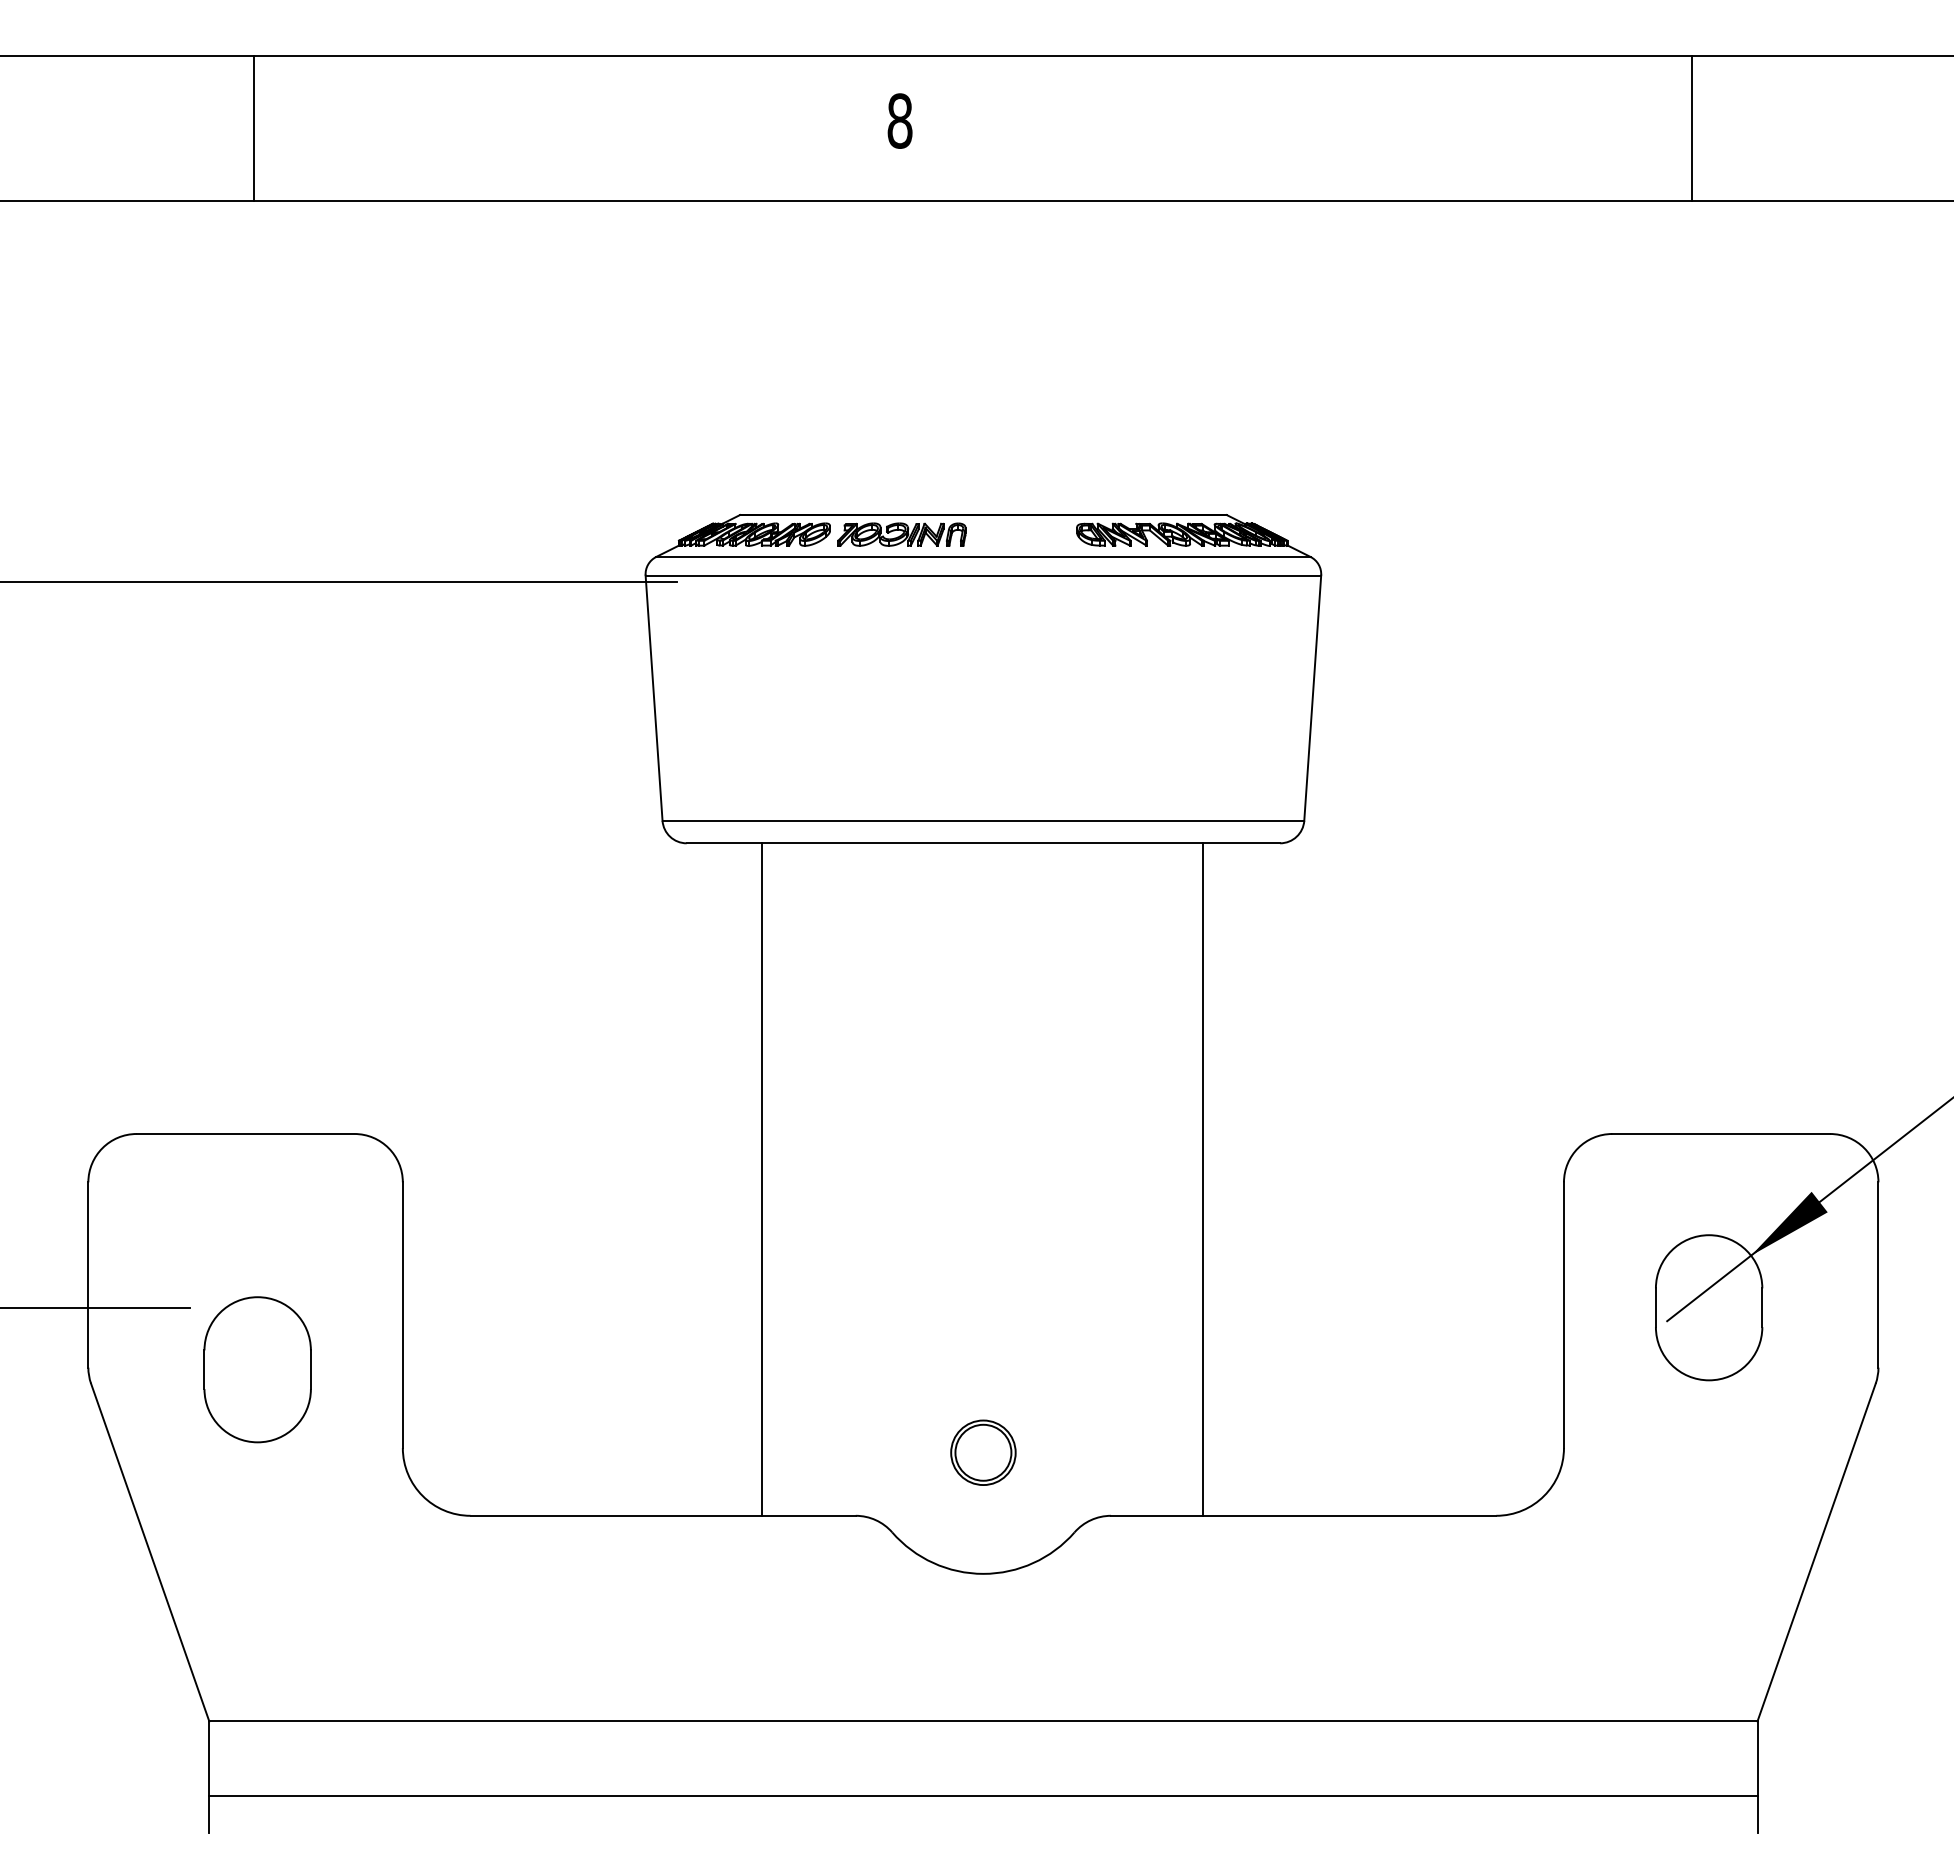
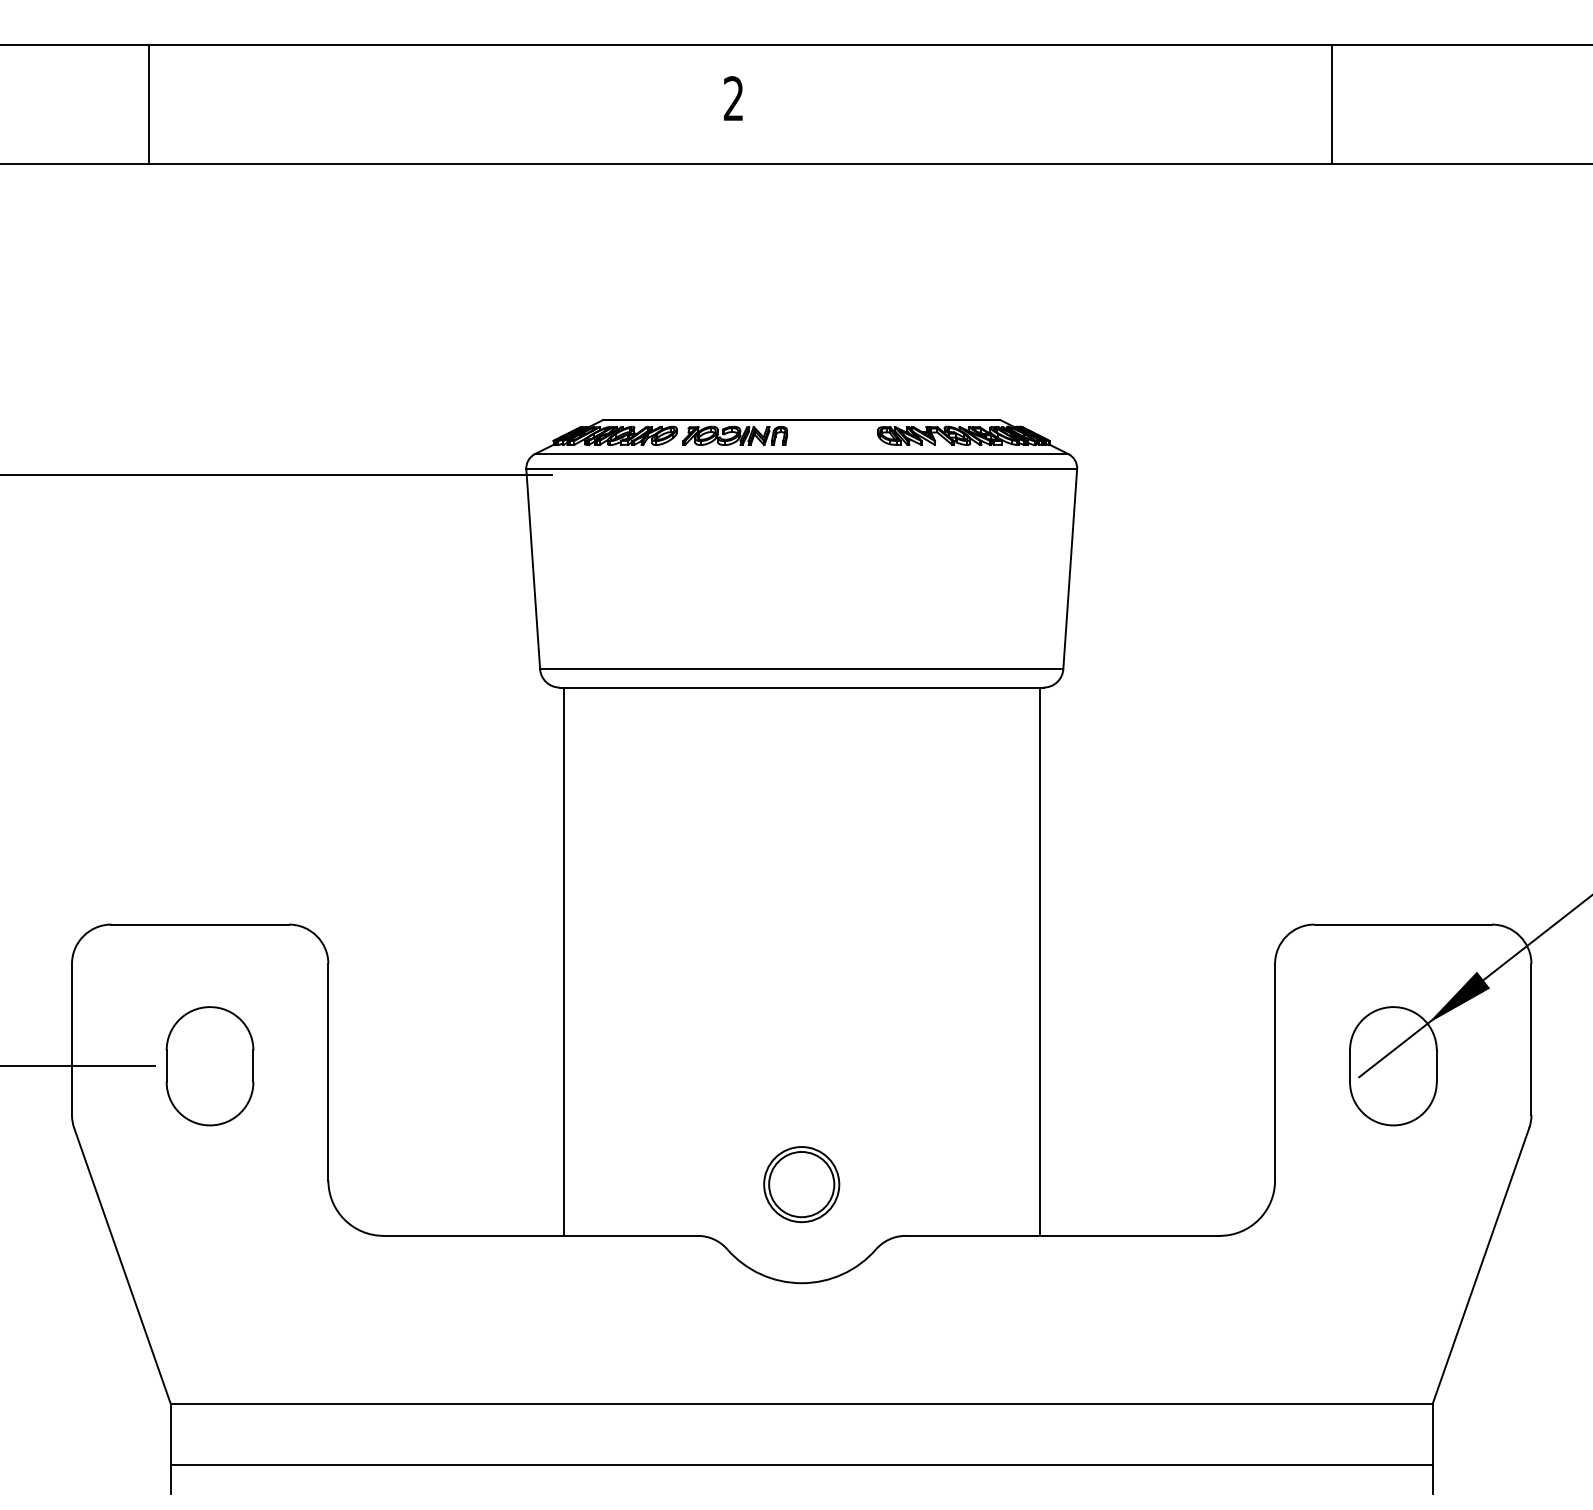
text: (899, 120) -> (733, 98), 8 -> 2
line: (253, 127) -> (148, 103), moved
line: (1692, 127) -> (1332, 103), moved
line: (761, 1179) -> (563, 961), moved
line: (1203, 1179) -> (1039, 961), moved
part: (257, 1369) -> (209, 1066), moved
part: (983, 1452) -> (801, 1184), size x1.43

